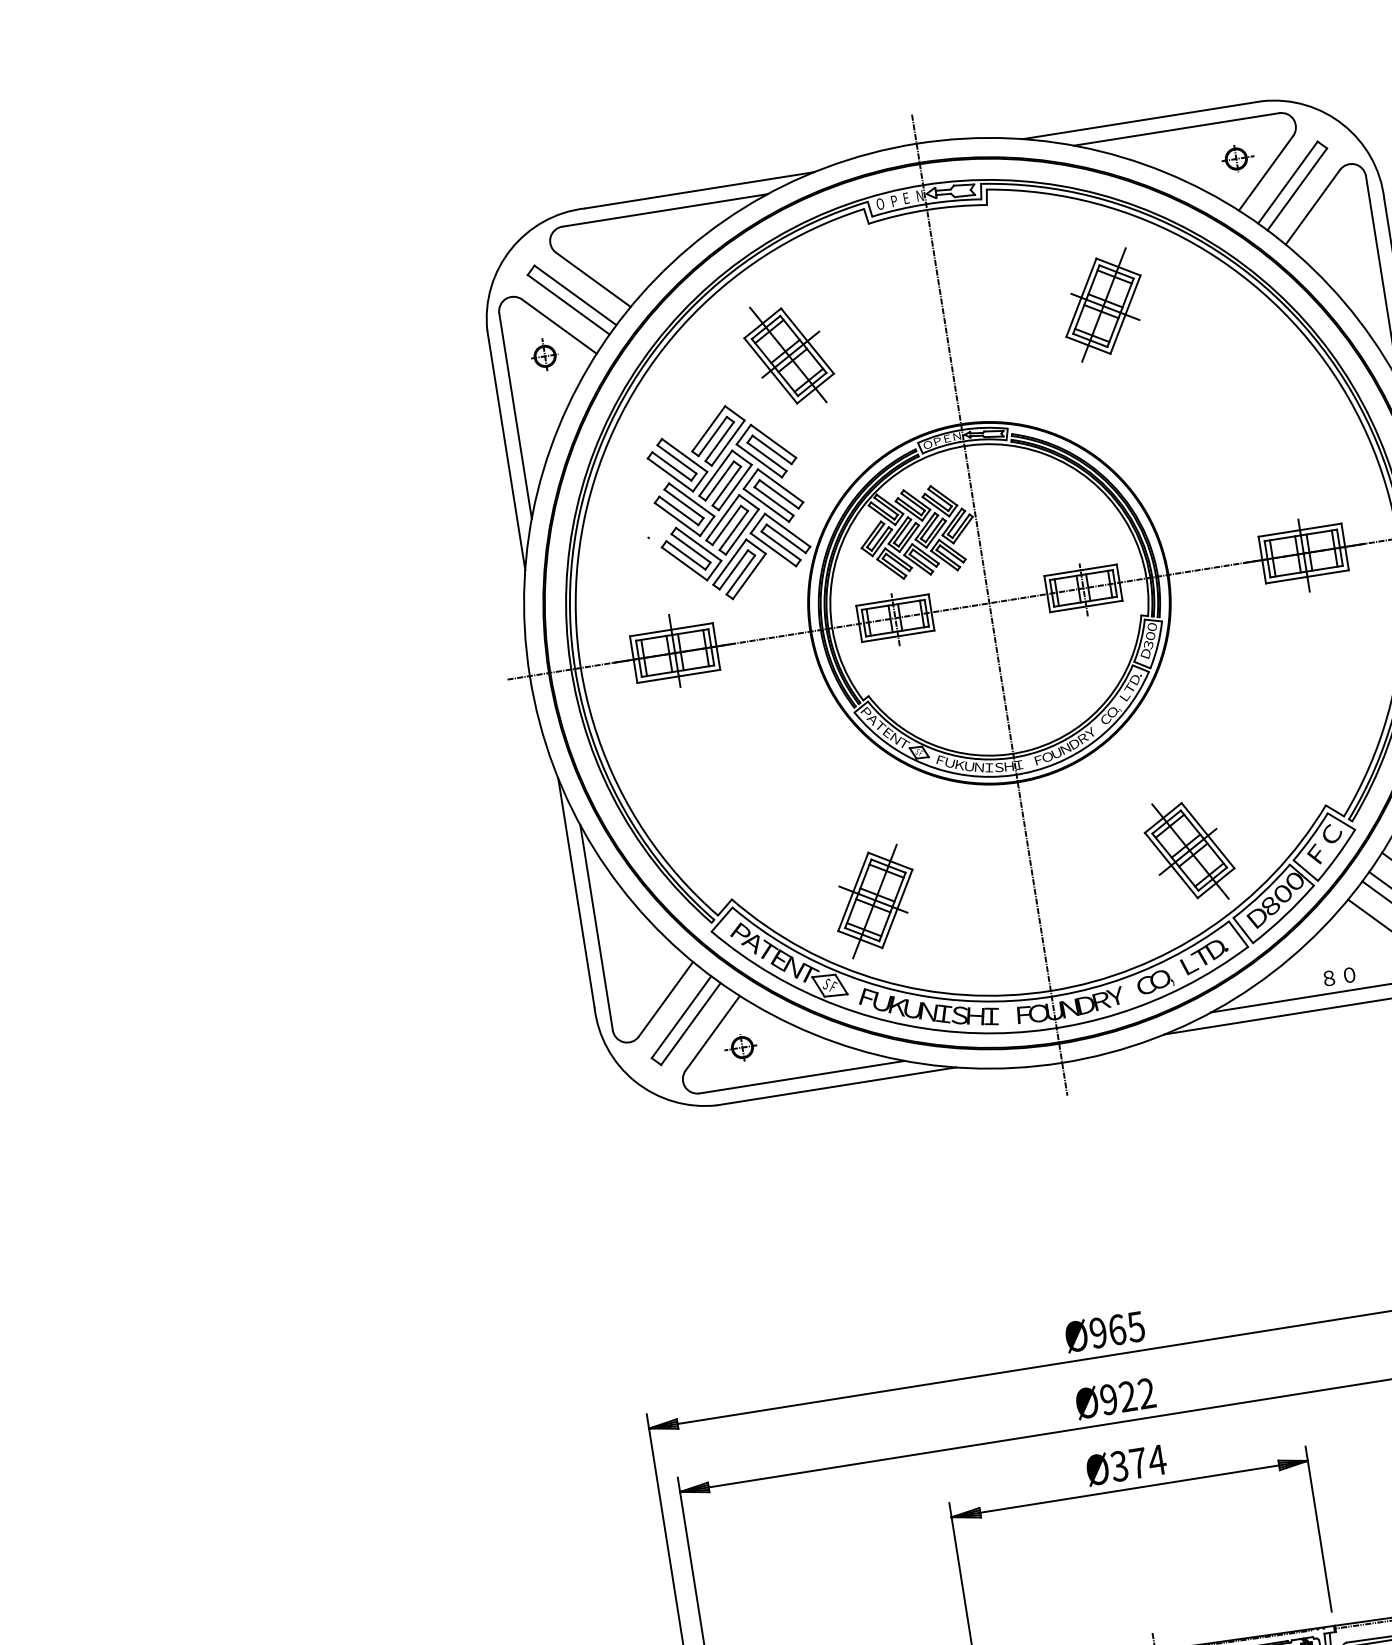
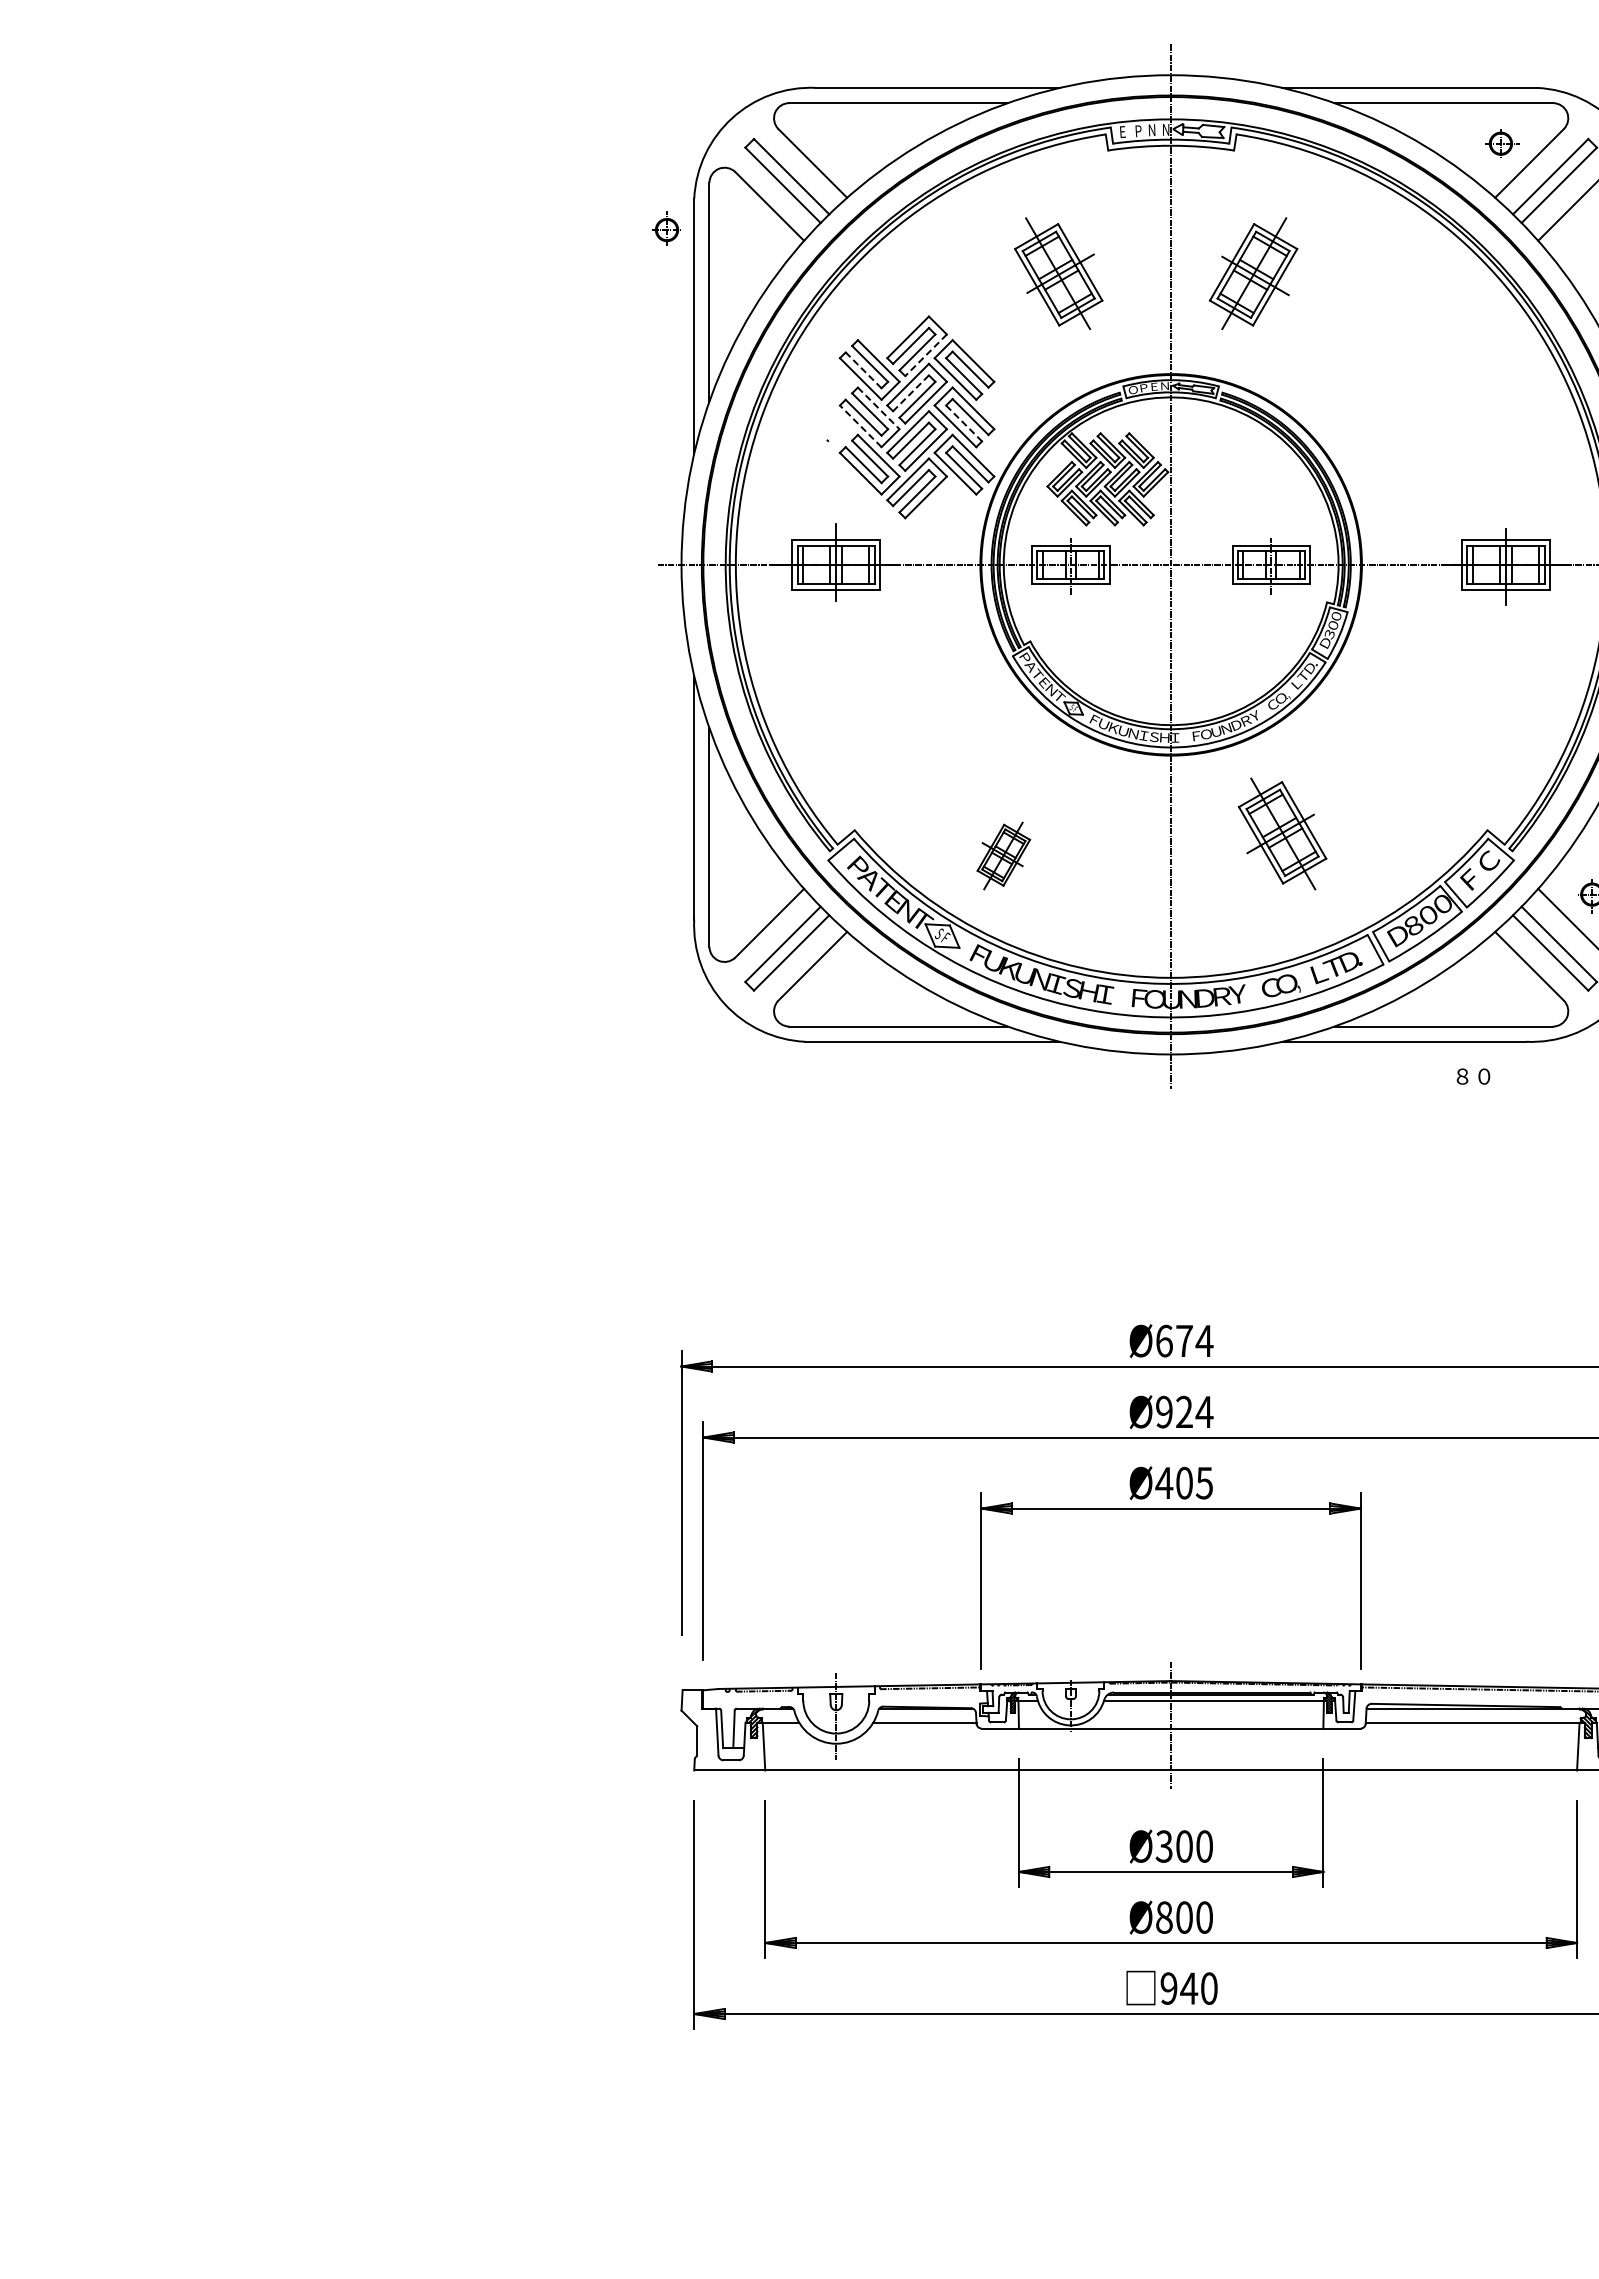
text: (907, 198) -> (1152, 130), E -> N
text: (880, 203) -> (1123, 131), O -> E
part: (1103, 304) -> (1253, 273), moved
part: (544, 354) -> (666, 228), moved
part: (788, 354) -> (1058, 273), moved
line: (727, 443) -> (925, 355), solid -> dashed
line: (671, 466) -> (863, 370), solid -> dashed
line: (719, 481) -> (910, 393), solid -> dashed
line: (692, 499) -> (879, 408), solid -> dashed
line: (774, 501) -> (964, 423), solid -> dashed
line: (677, 518) -> (860, 425), solid -> dashed
part: (1189, 851) -> (1282, 833), moved
part: (875, 901) -> (1003, 855), size x0.6
text: (1339, 976) -> (1473, 1076), moved
part: (740, 1048) -> (839, 986), removed
text: (1117, 1329) -> (1184, 1340), Ø965 -> Ø674
text: (1146, 1393) -> (1204, 1411), Ø922 -> Ø924
text: (1138, 1462) -> (1184, 1482), Ø374 -> Ø405

